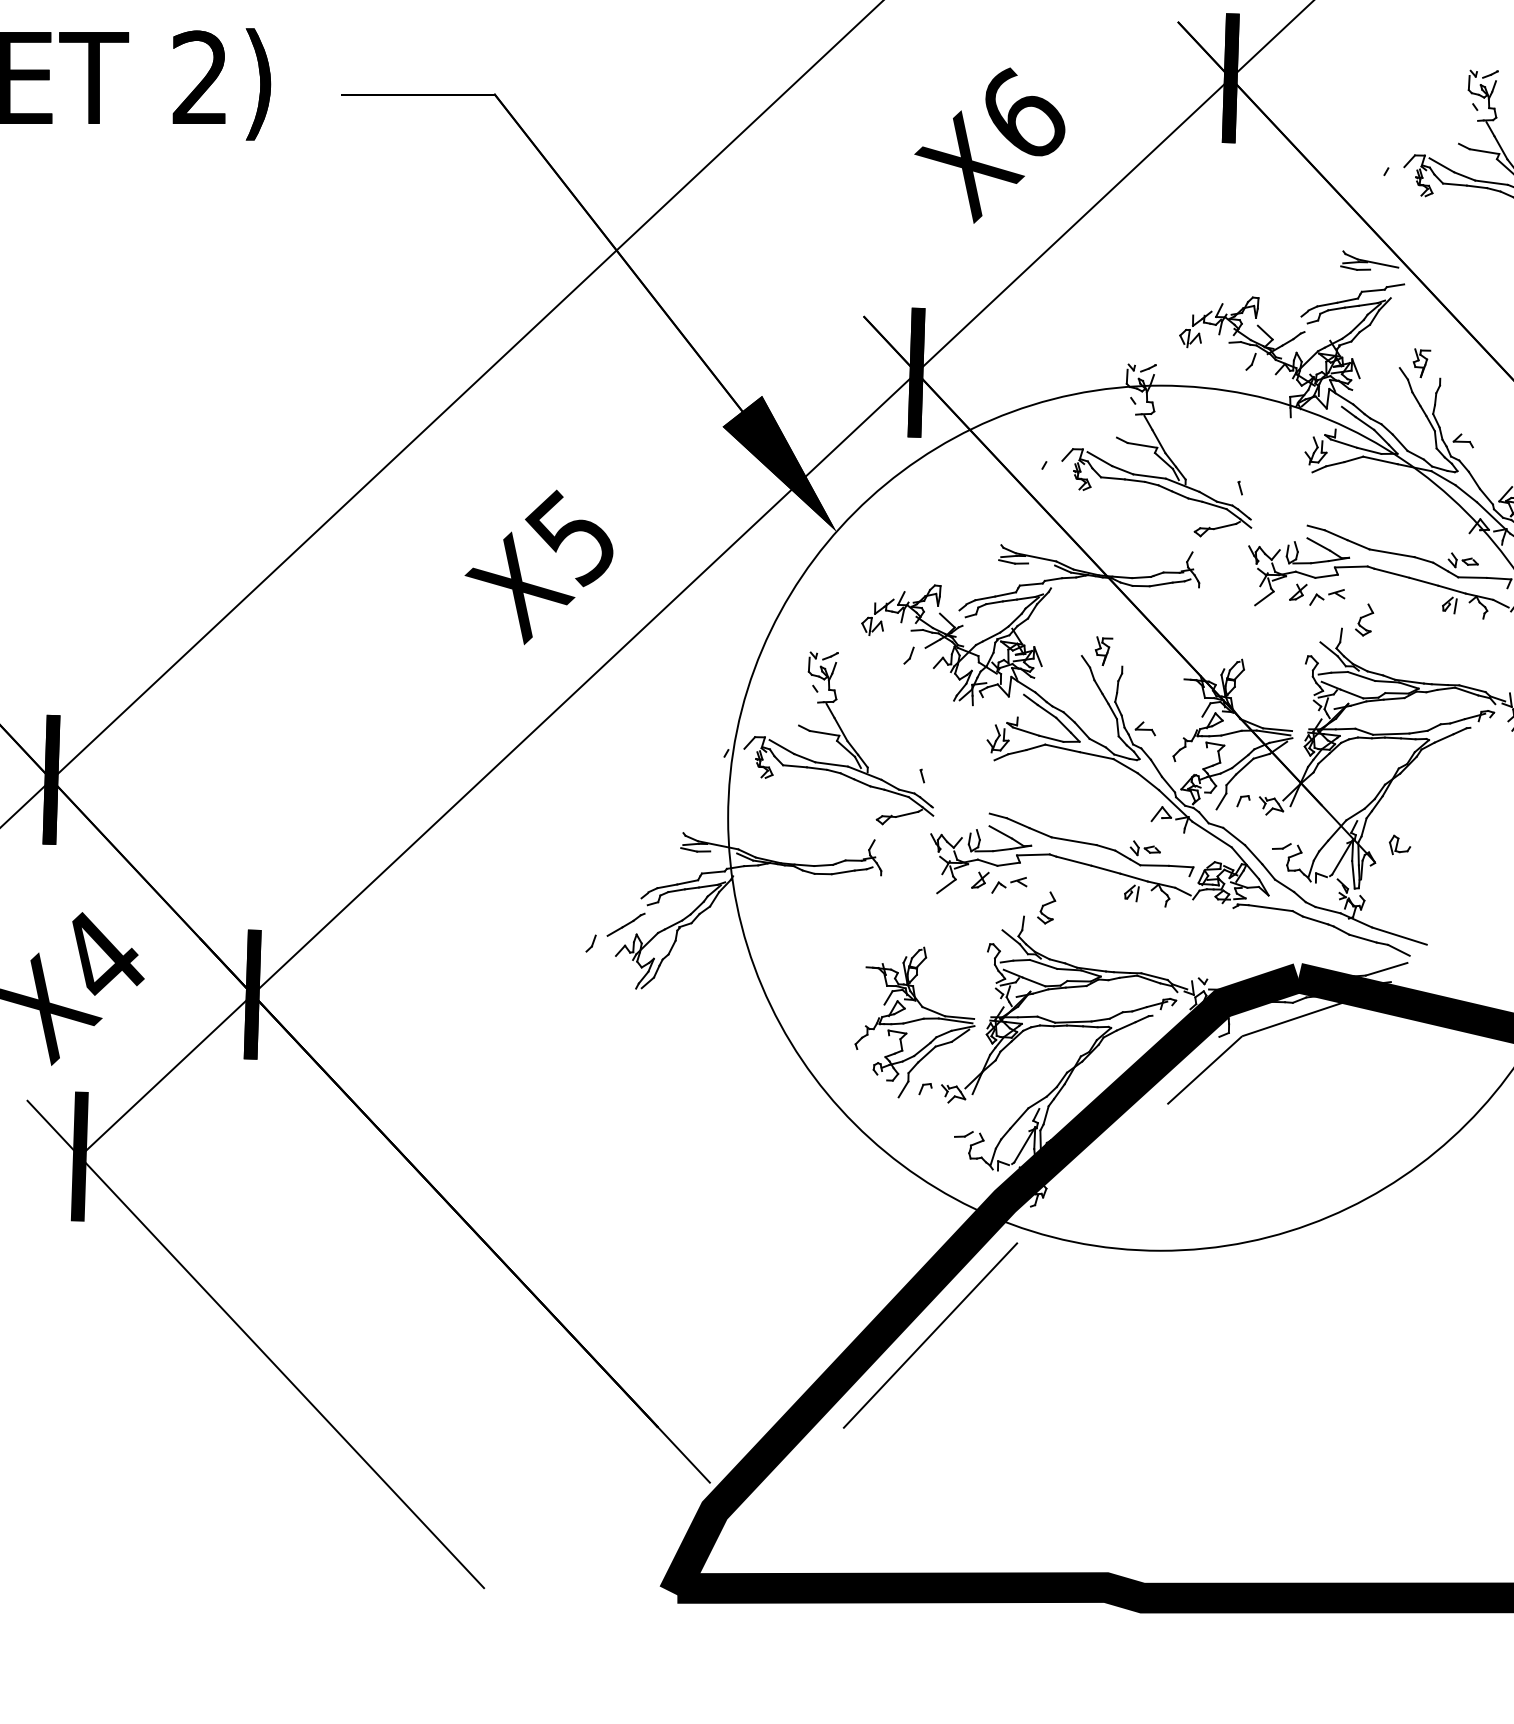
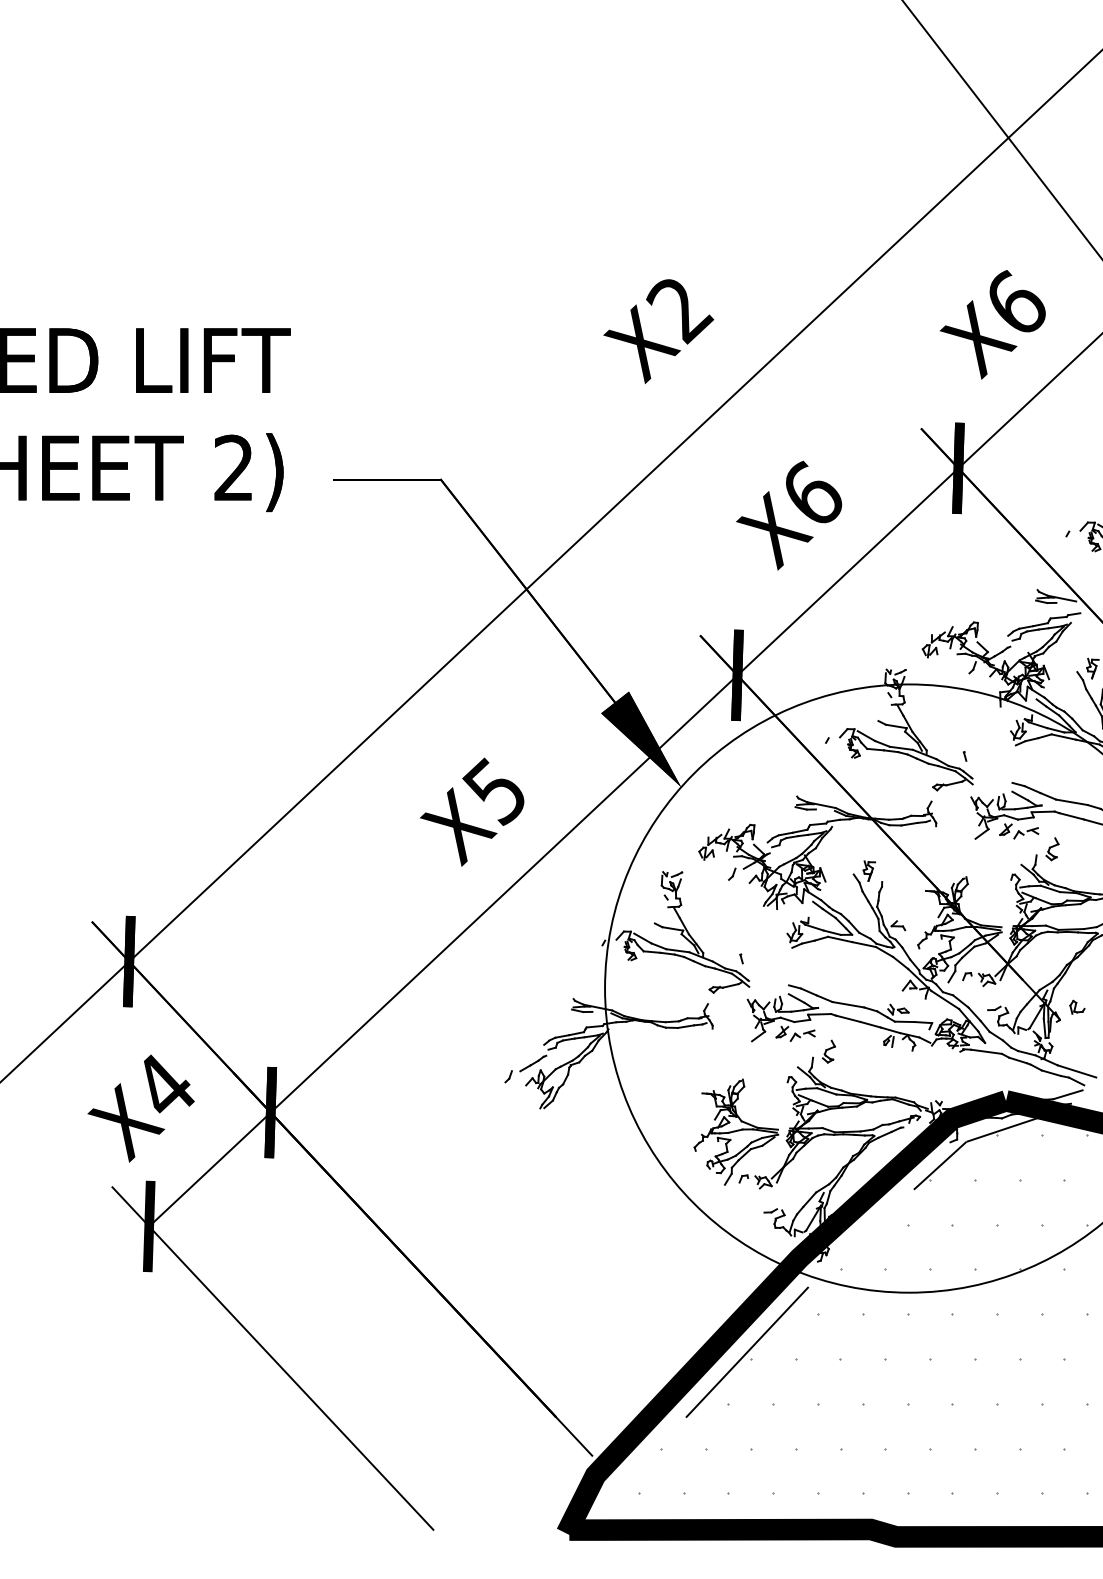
hatch: (1094, 1281) -> (862, 1314), added

